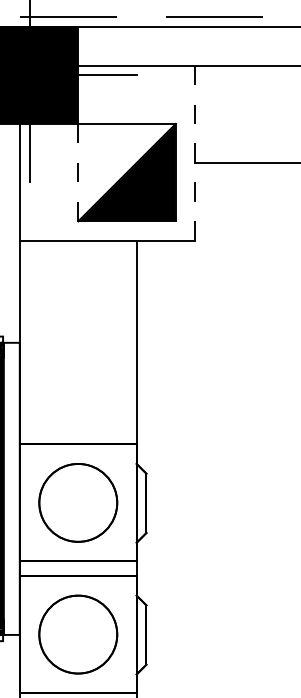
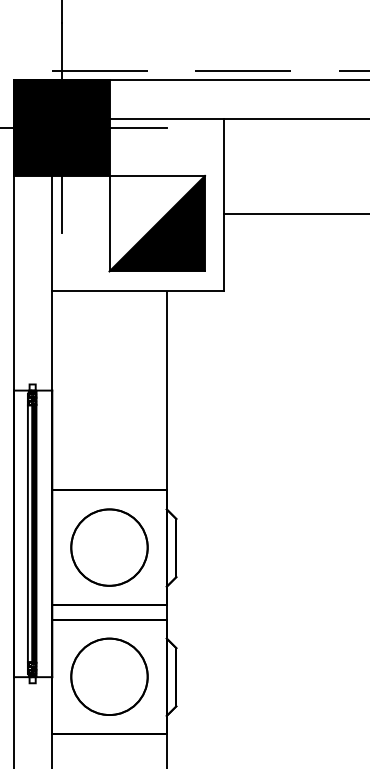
line: (195, 153) -> (224, 204), dashed -> solid
line: (78, 172) -> (109, 223), dashed -> solid

